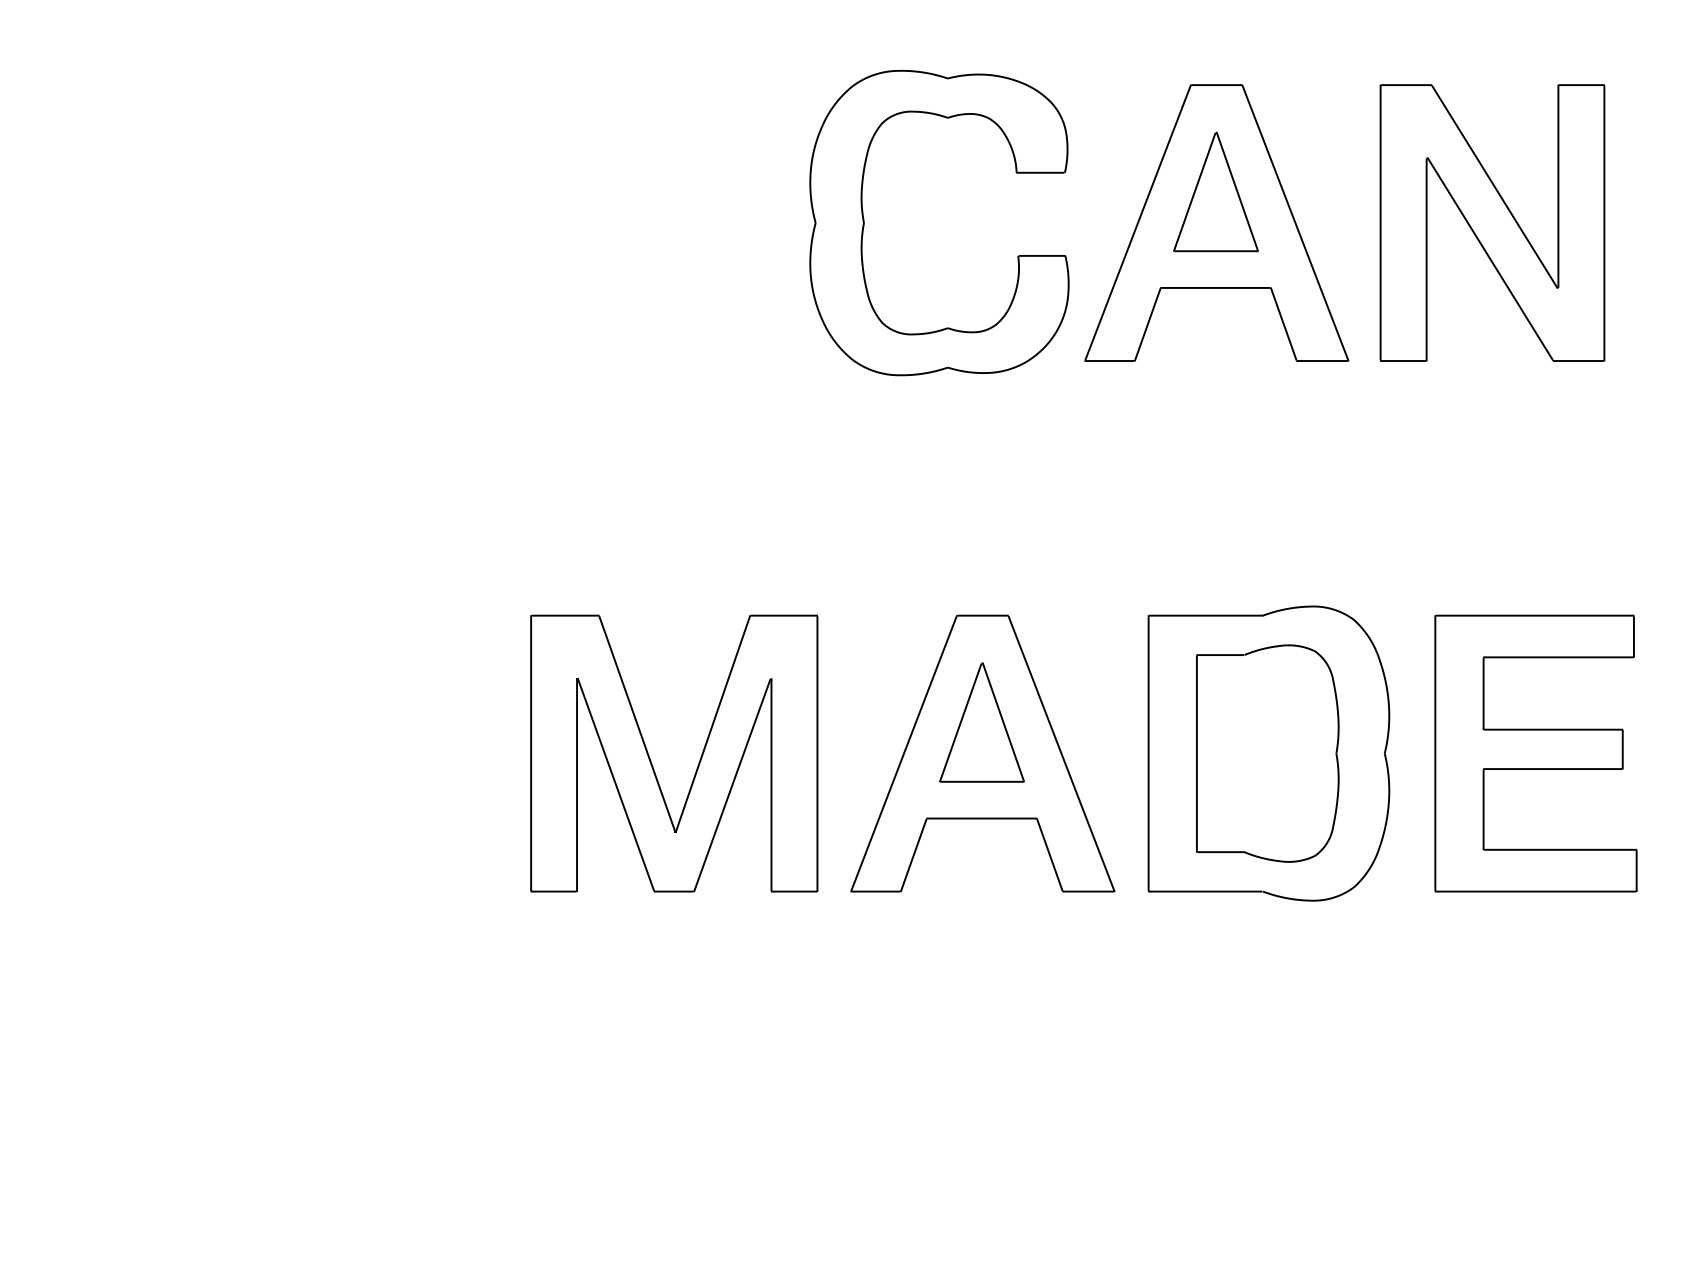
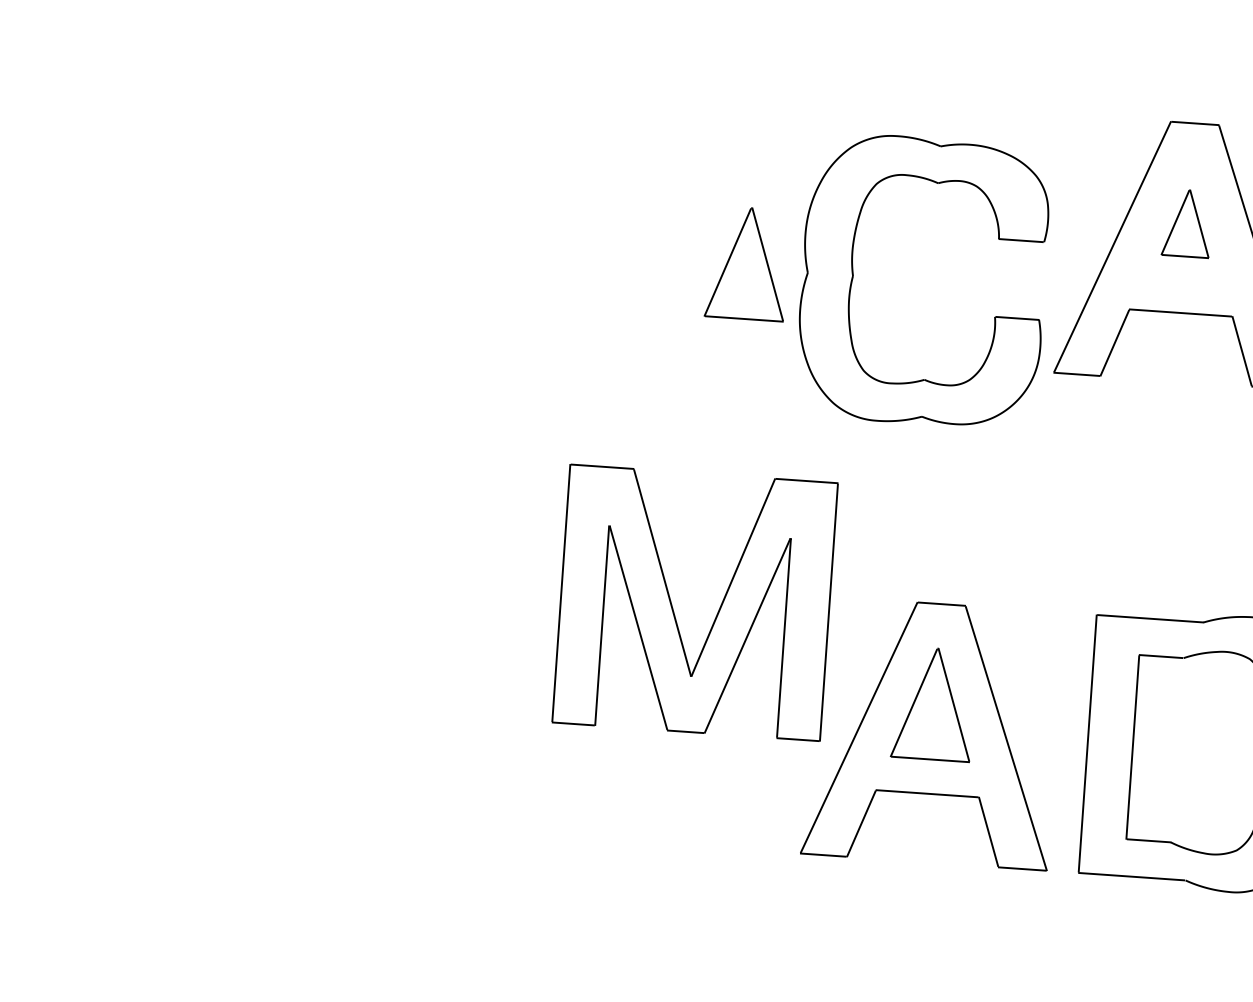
part: (1215, 191) -> (1186, 222), size x0.6
part: (864, 222) -> (853, 275), moved
part: (750, 267) -> (747, 263), added
part: (651, 760) -> (673, 607), moved

